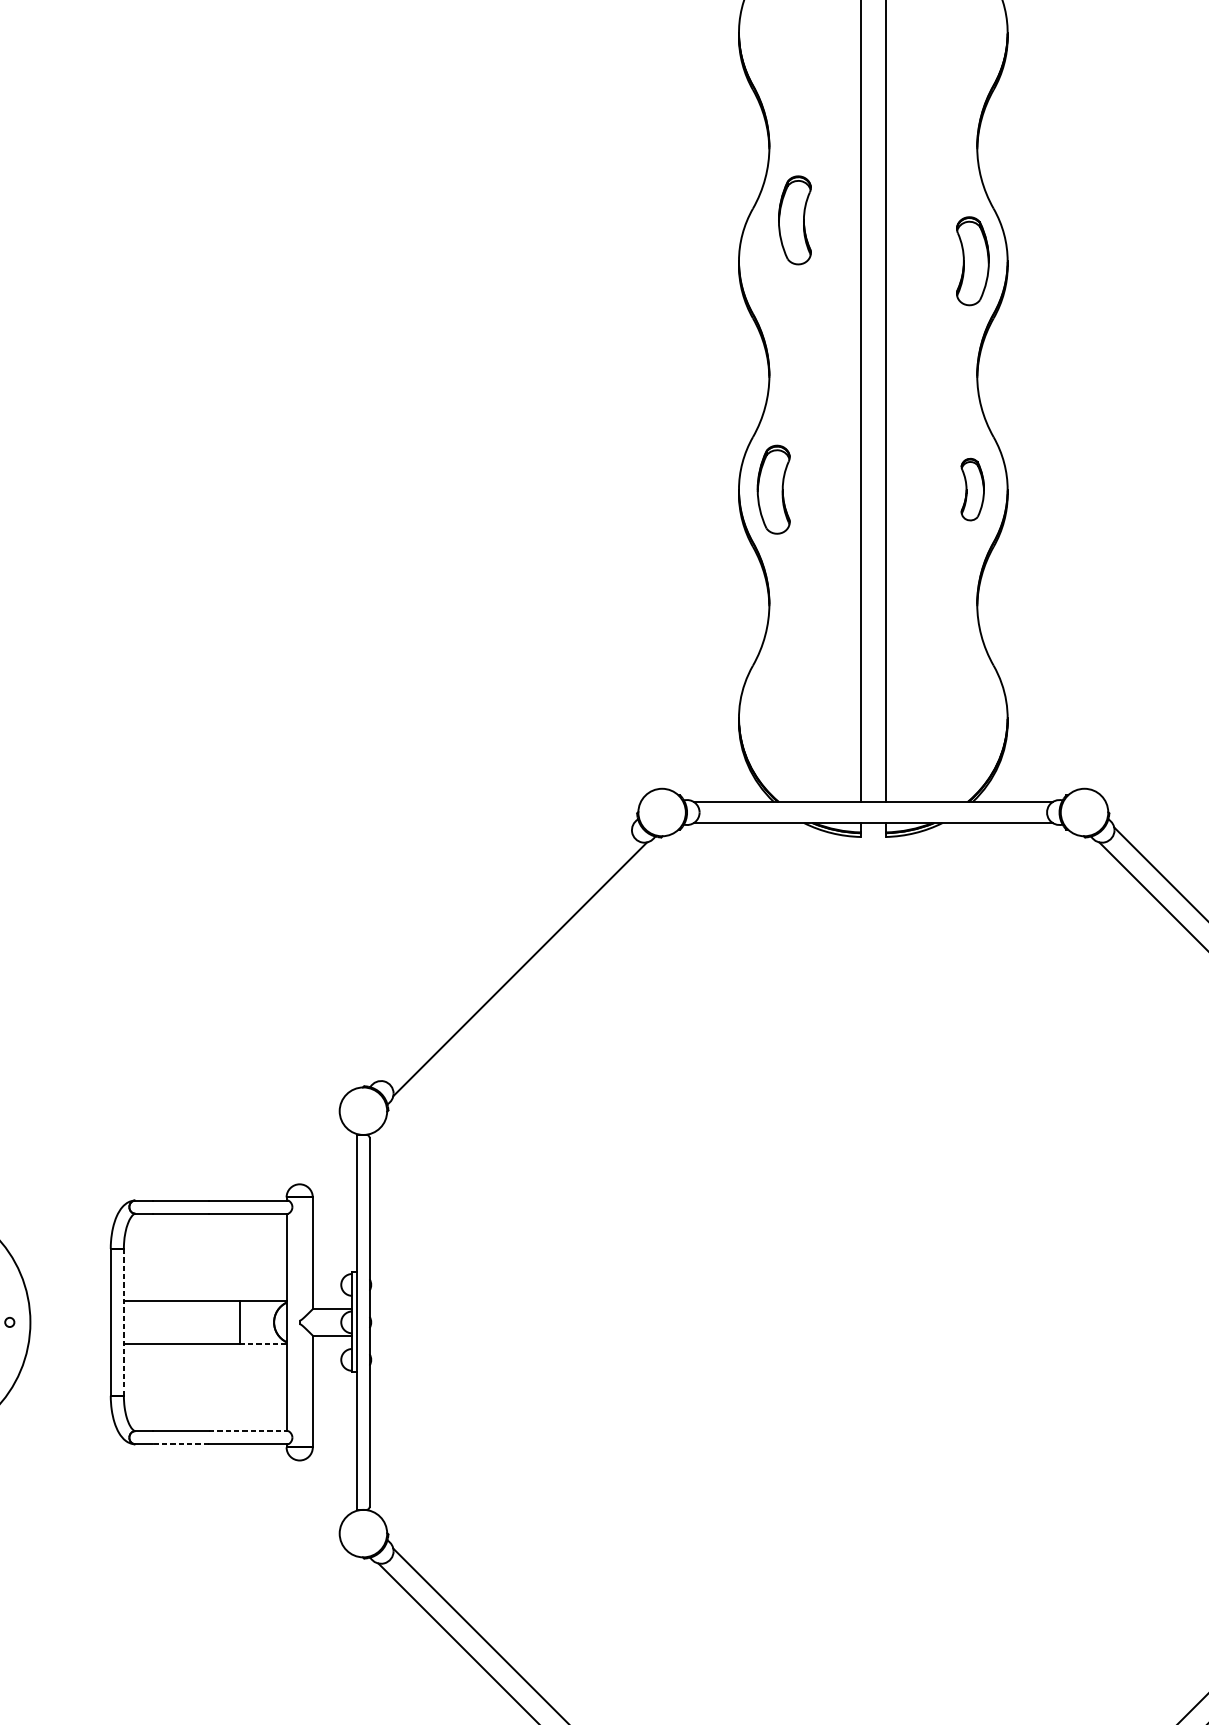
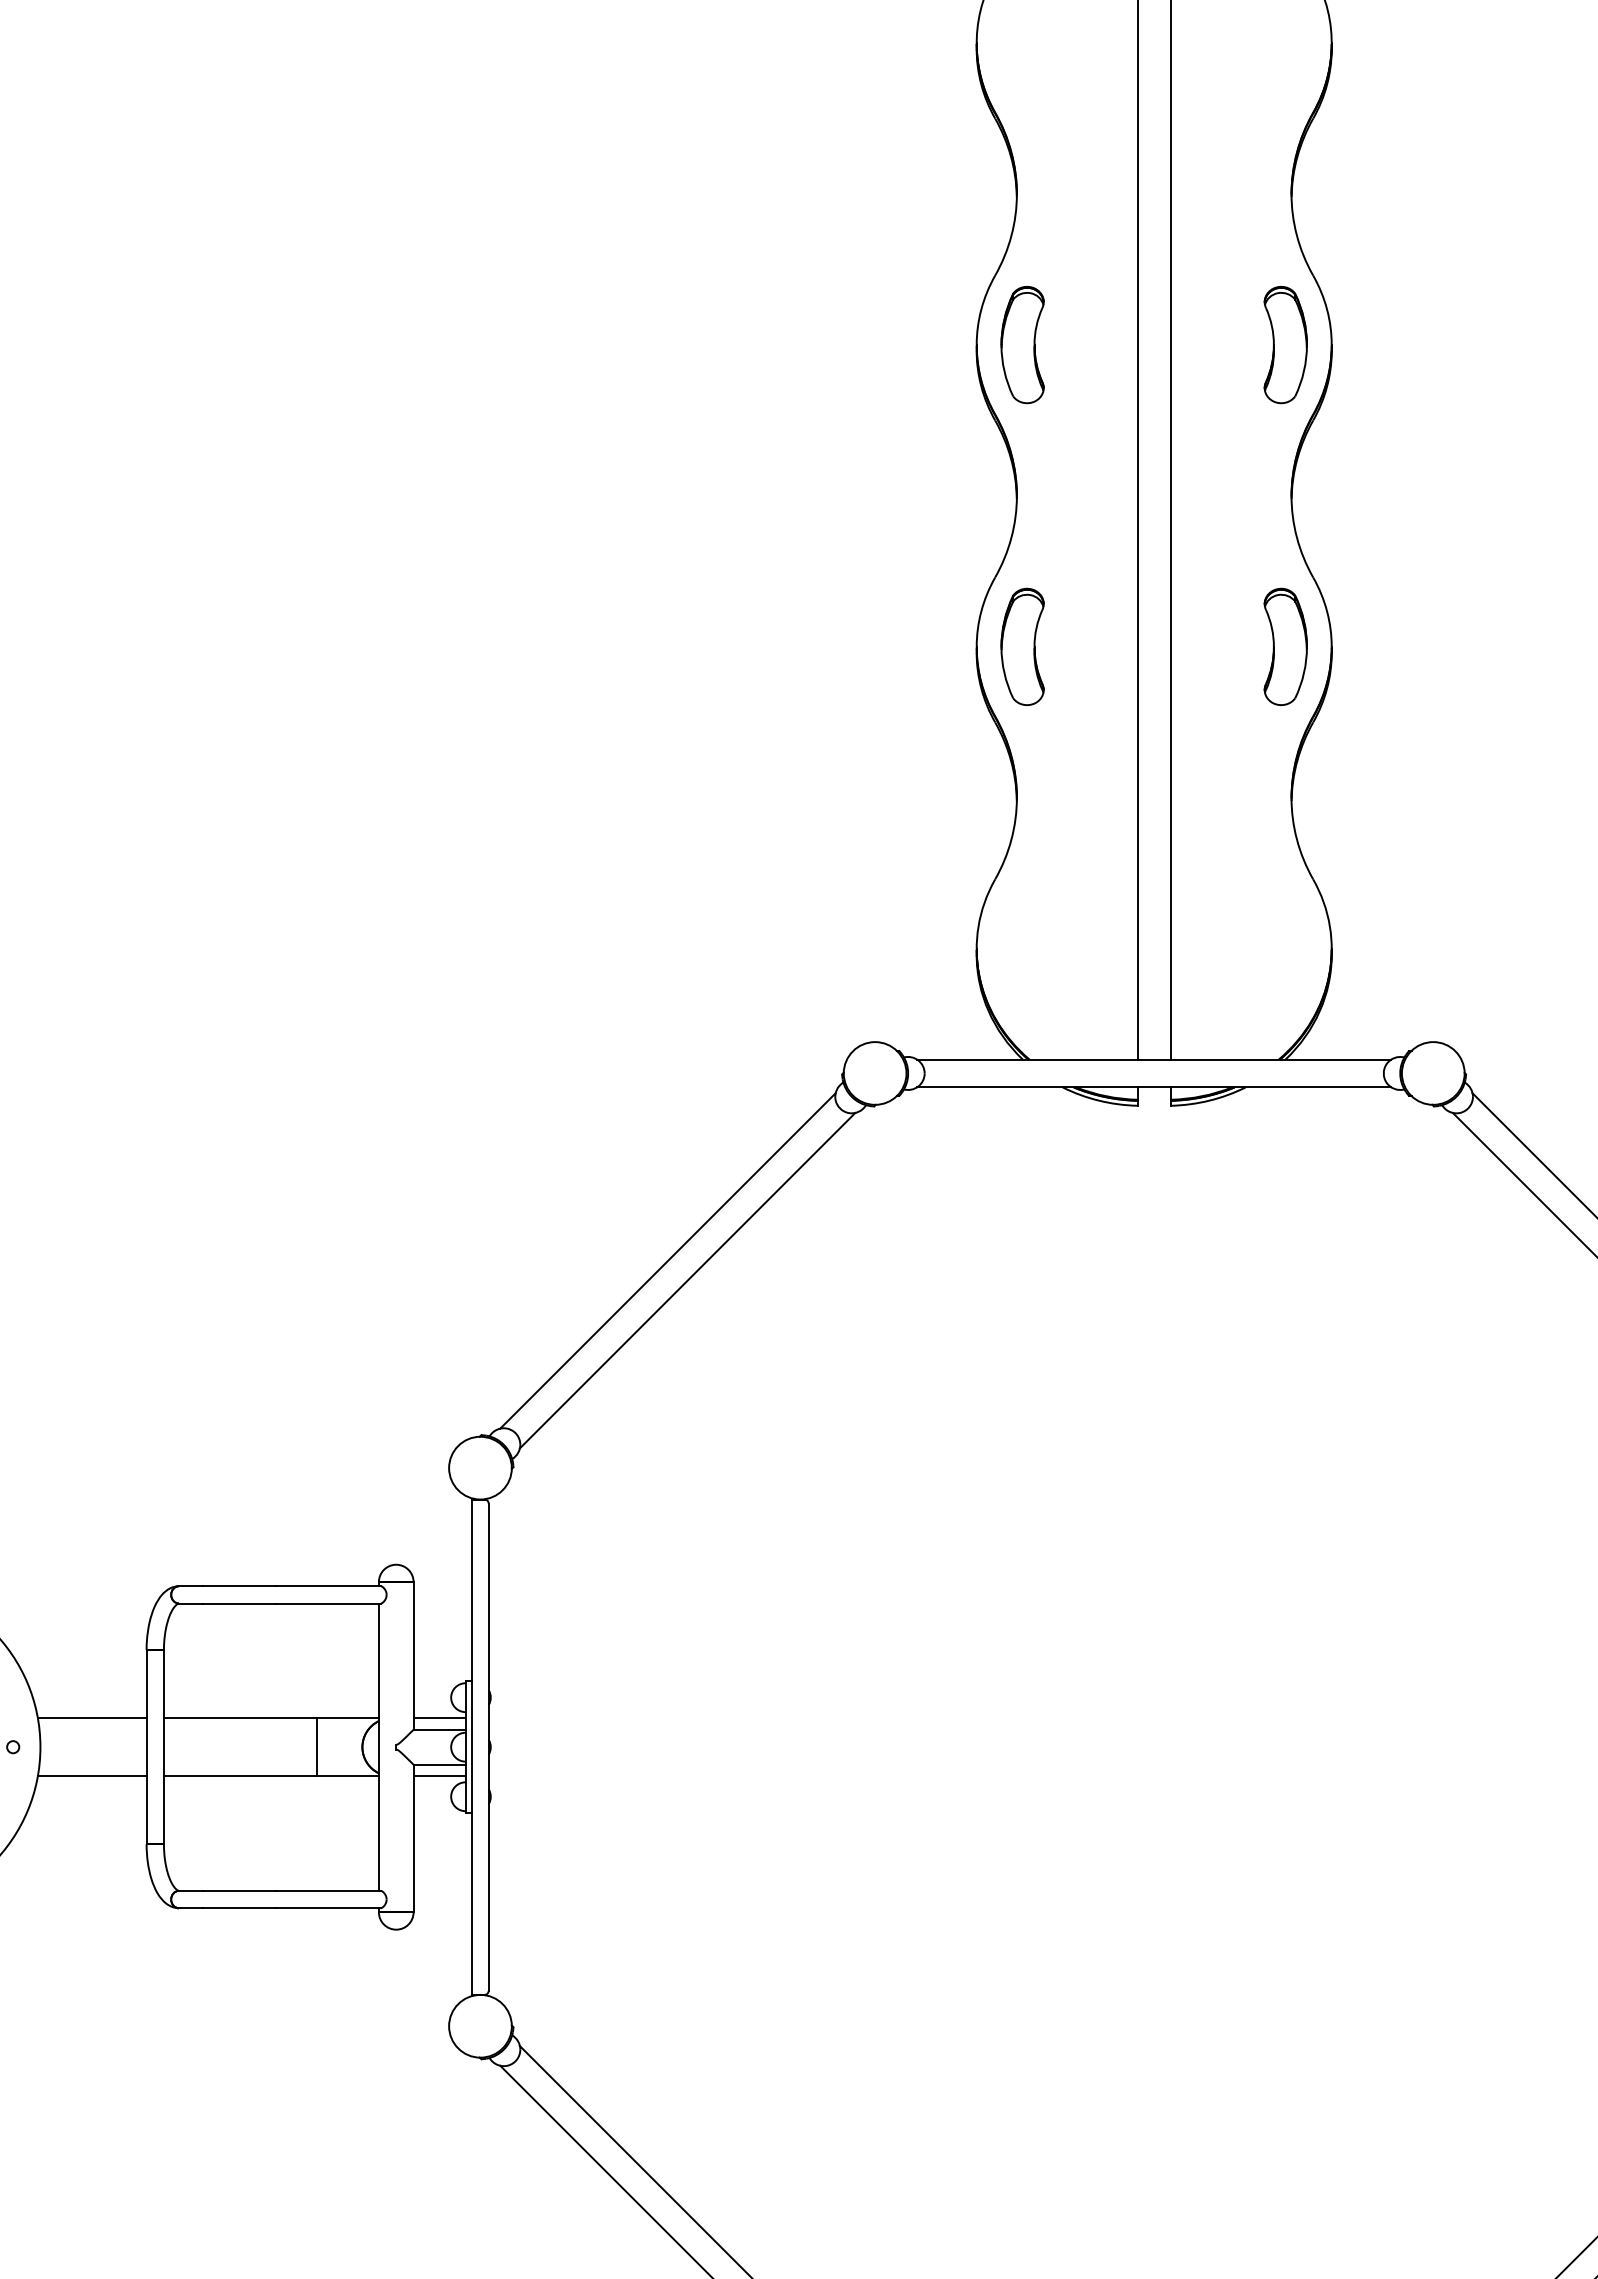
part: (794, 219) -> (1022, 344), moved
part: (972, 489) -> (1285, 646), size x1.43
line: (504, 954) -> (667, 1260), added
line: (69, 1300) -> (91, 1718), added
line: (332, 1300) -> (439, 1718), added
line: (123, 1322) -> (163, 1747), dashed -> solid
line: (69, 1344) -> (91, 1776), added
line: (262, 1344) -> (347, 1776), dashed -> solid
line: (332, 1344) -> (439, 1776), added
line: (249, 1430) -> (329, 1890), dashed -> solid
line: (181, 1444) -> (239, 1908), dashed -> solid

